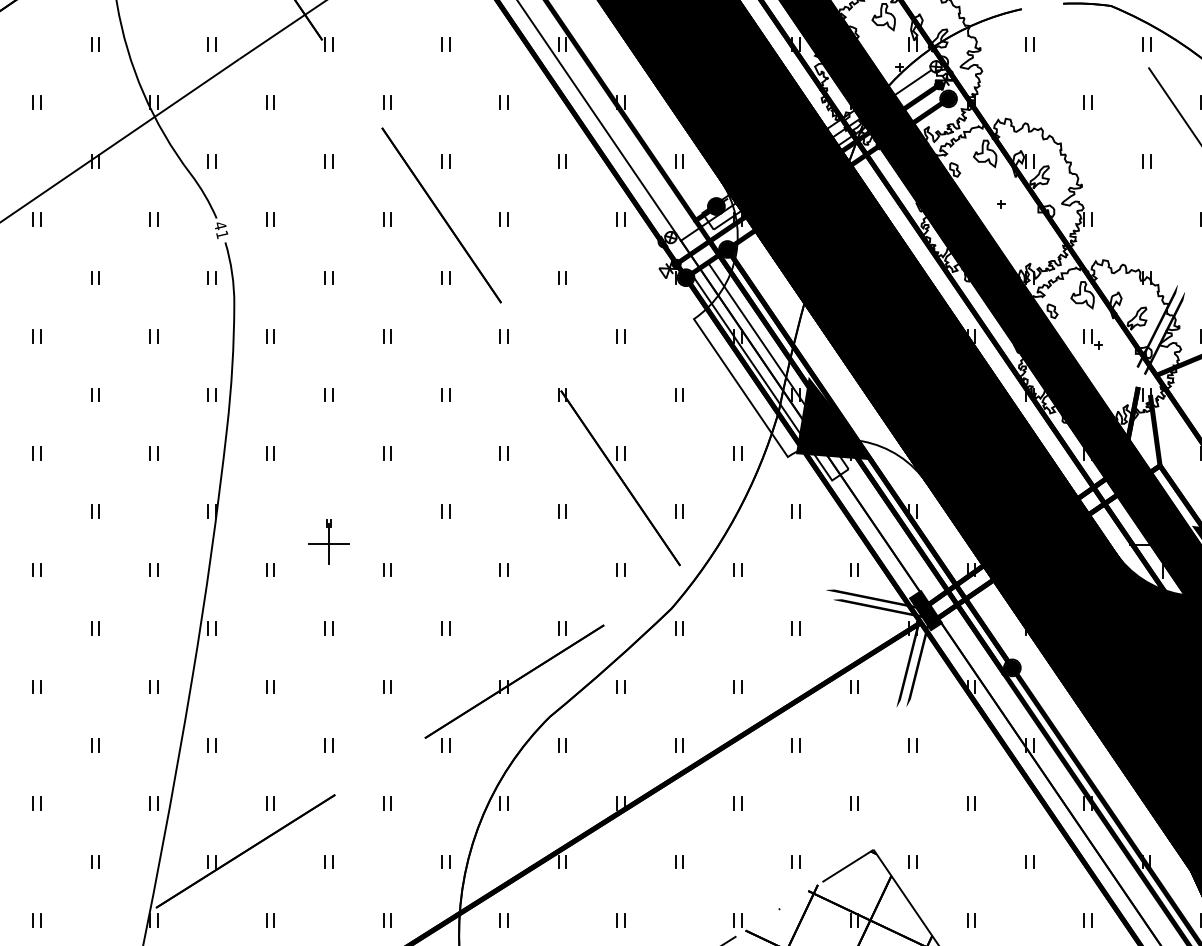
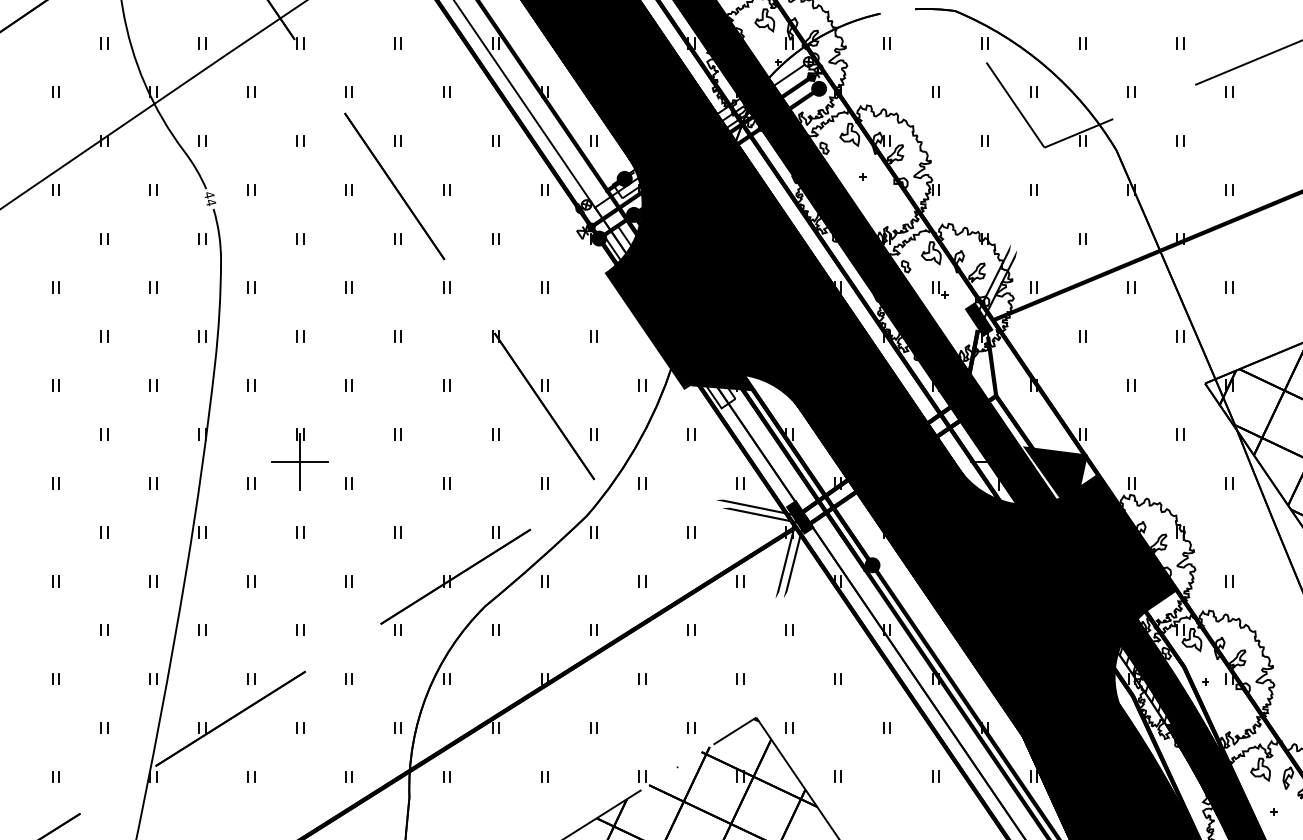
text: (222, 234) -> (211, 202), 41 -> 44
fill: (810, 331) -> (703, 283), added
fill: (1138, 374) -> (978, 319), added
part: (327, 541) -> (299, 459), size x1.67

